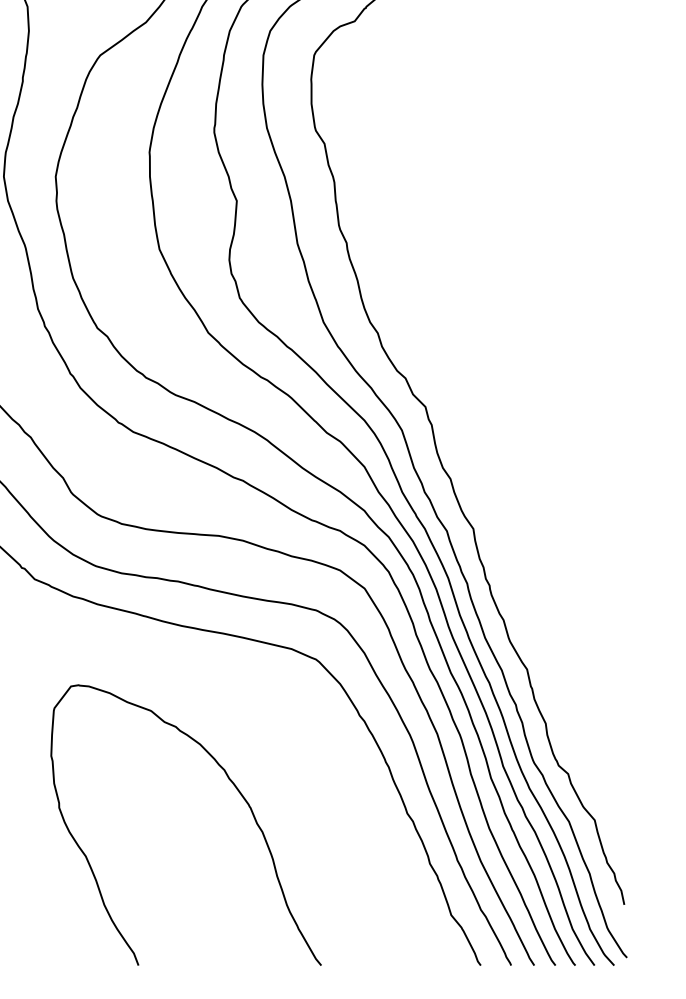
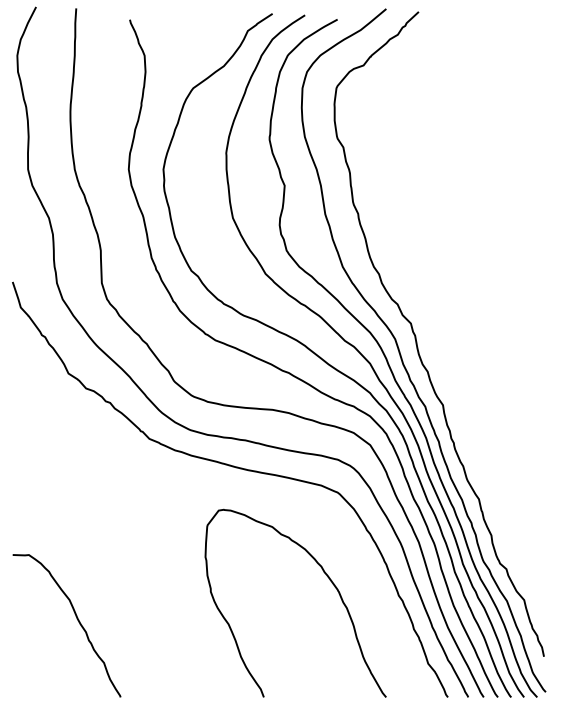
curve: (236, 790) -> (329, 580), moved

